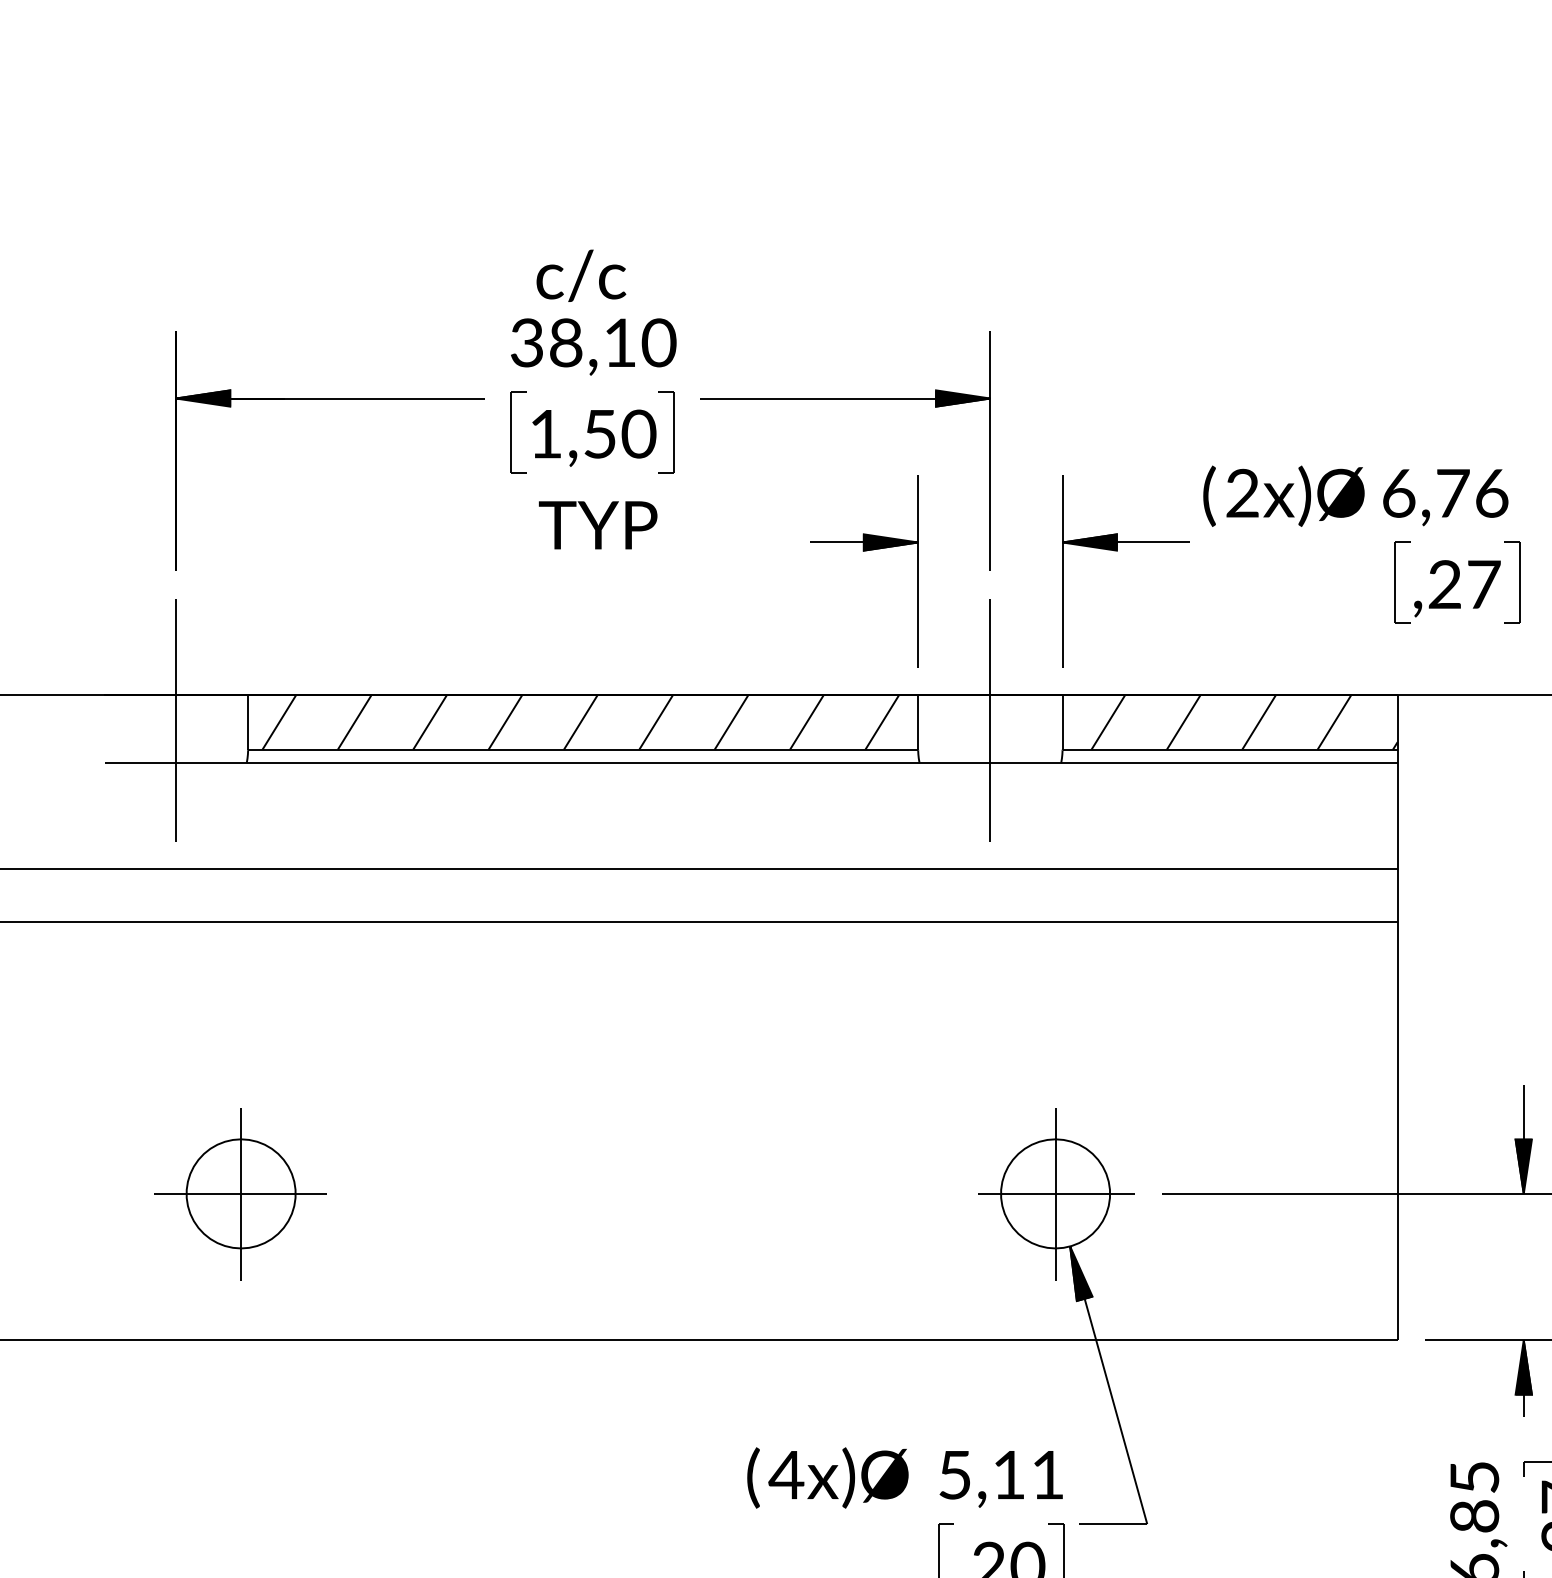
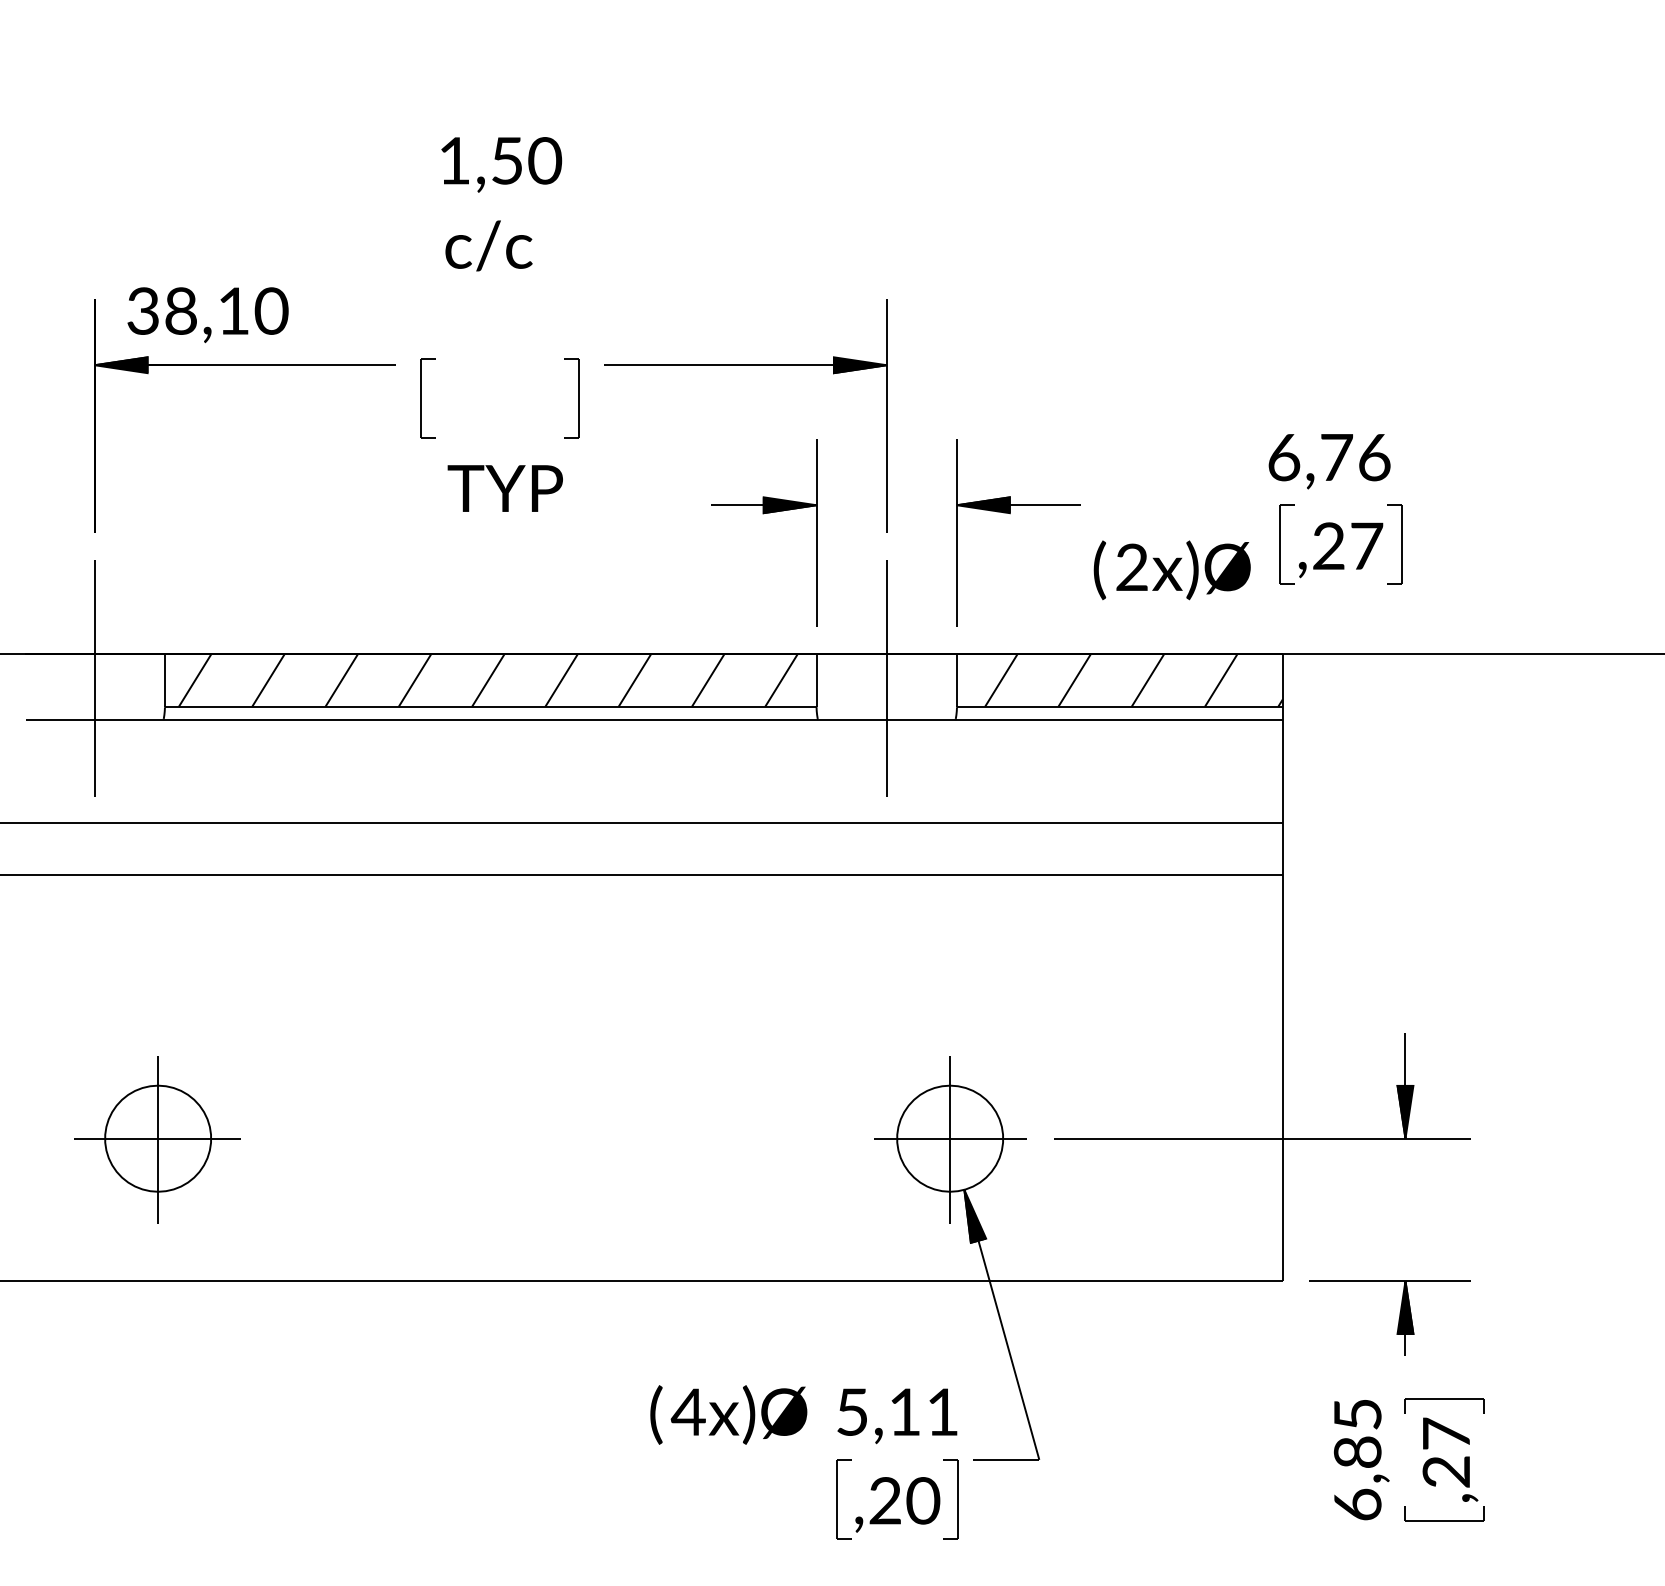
text: (593, 347) -> (207, 315), moved
text: (594, 437) -> (501, 164), moved
text: (1283, 496) -> (1171, 570), moved

